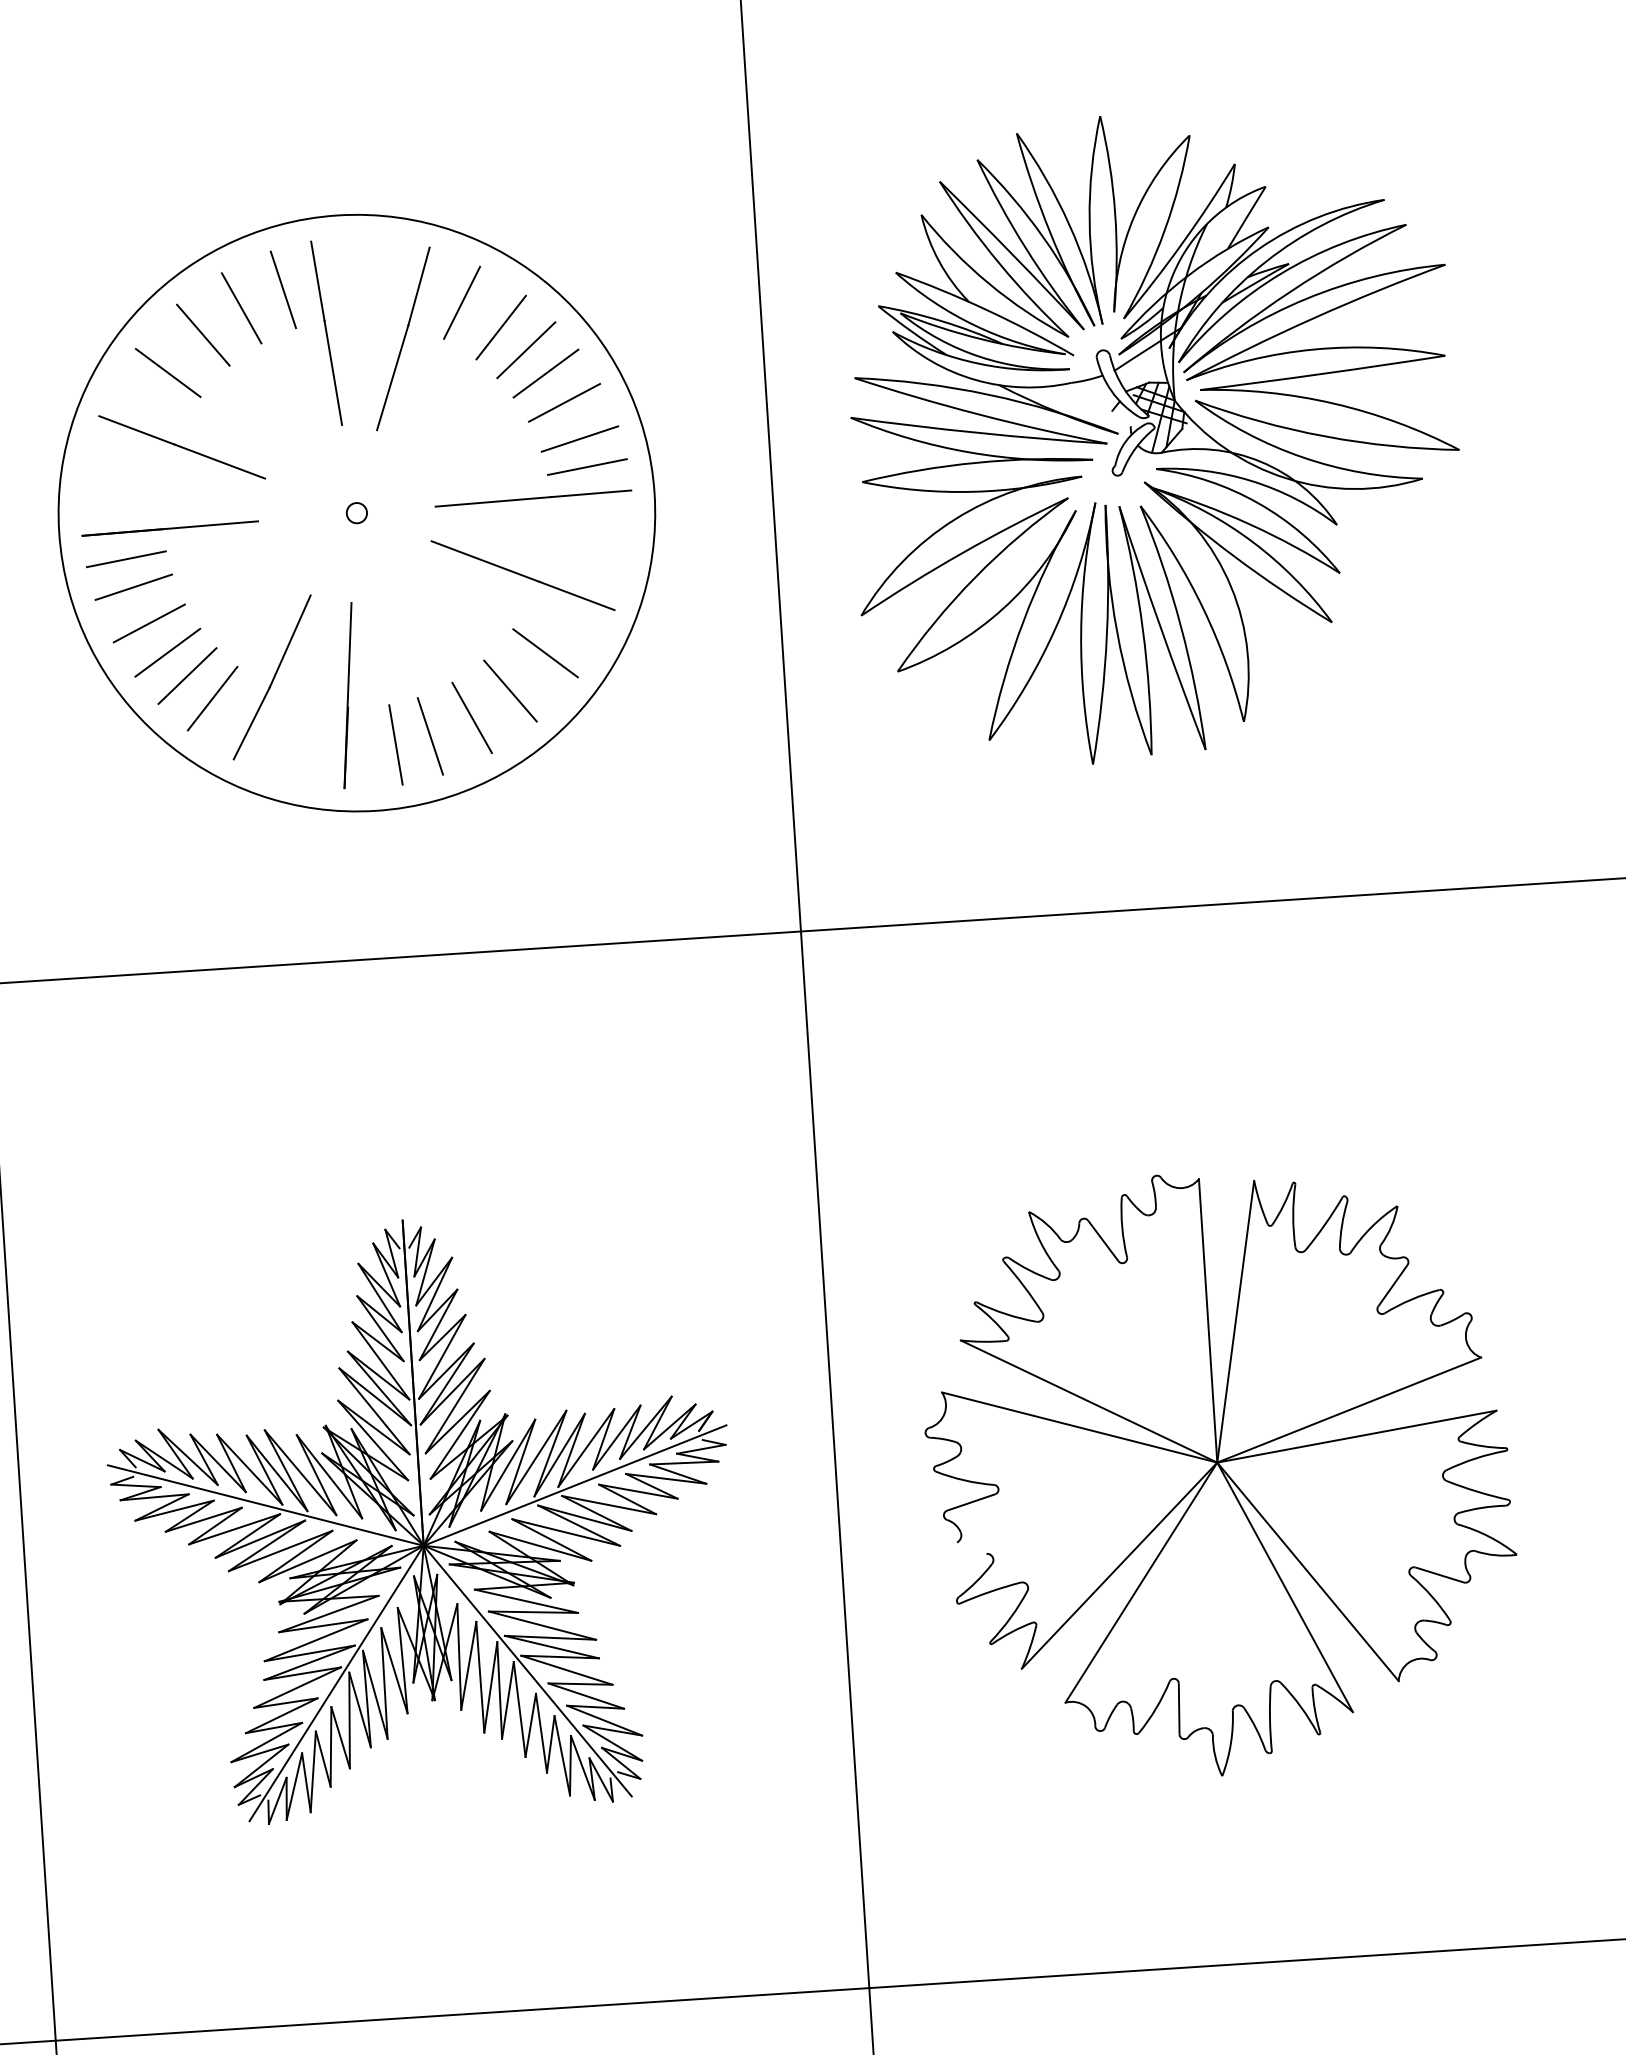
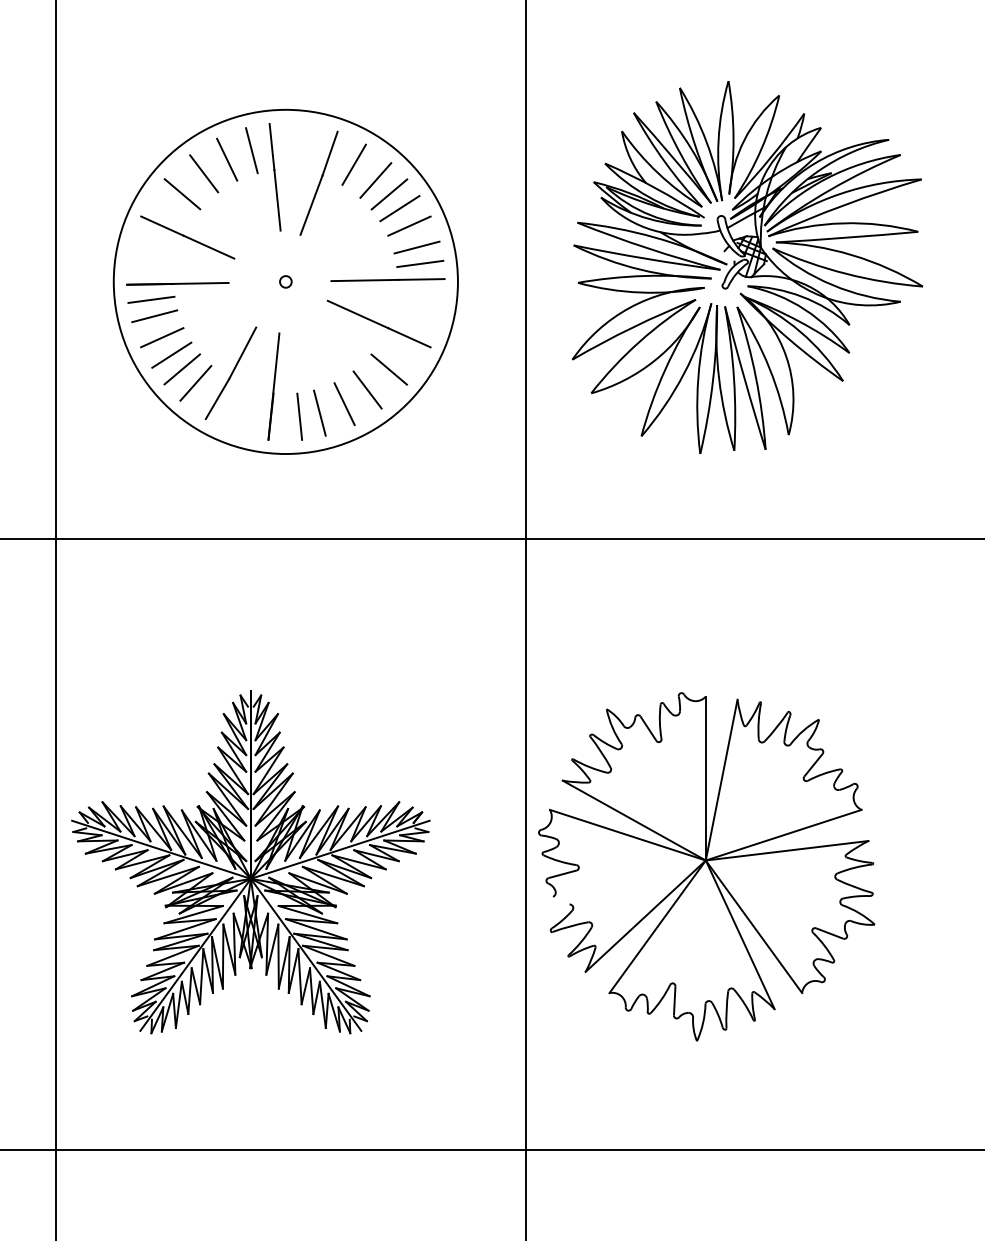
part: (1219, 1472) -> (706, 866), moved
part: (421, 1517) -> (250, 862), moved

